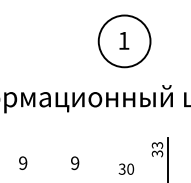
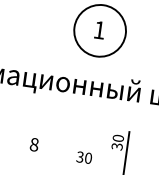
text: (157, 145) -> (118, 138), 33 -> 30
text: (75, 162) -> (34, 144), 9 -> 8

